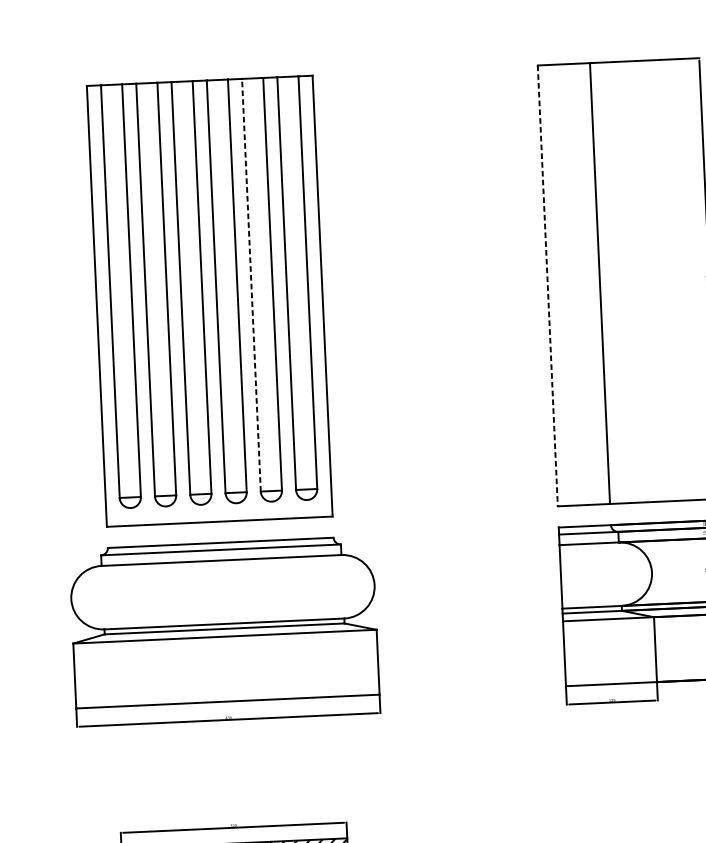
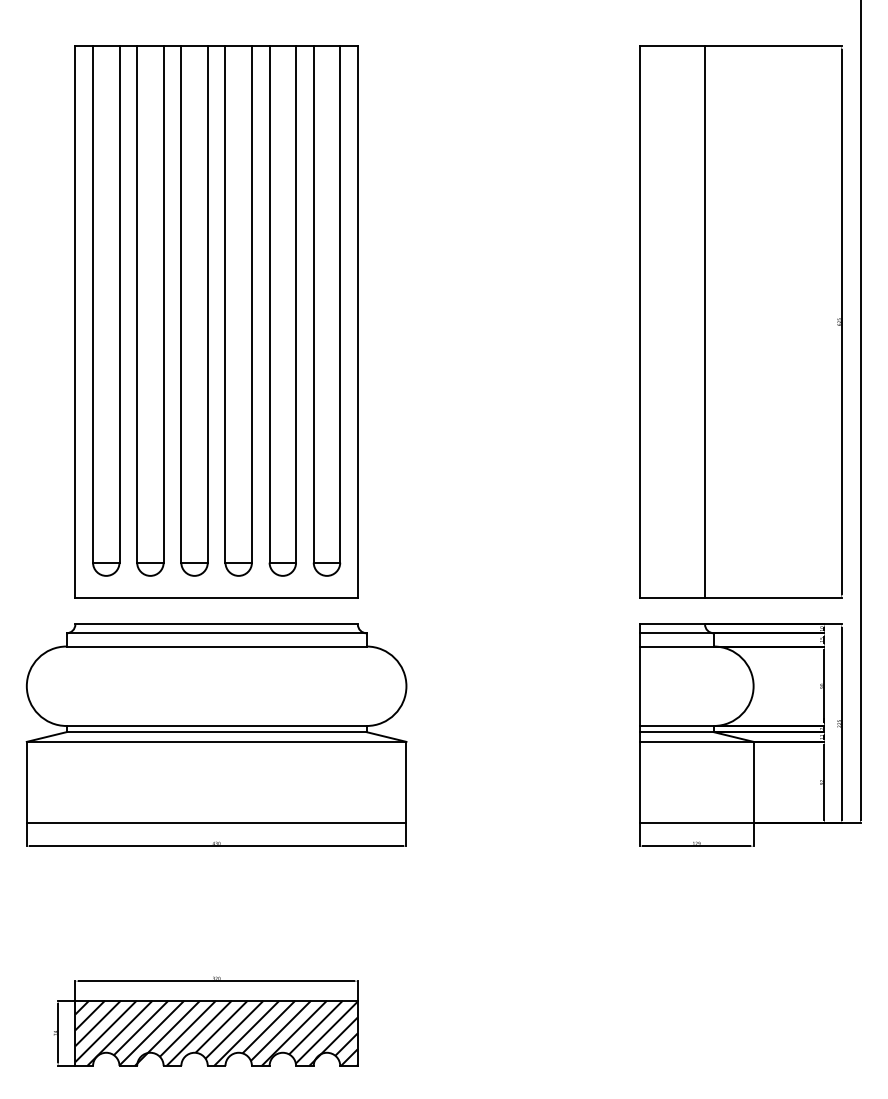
line: (251, 284) -> (269, 303), dashed -> solid
line: (547, 286) -> (639, 322), dashed -> solid

